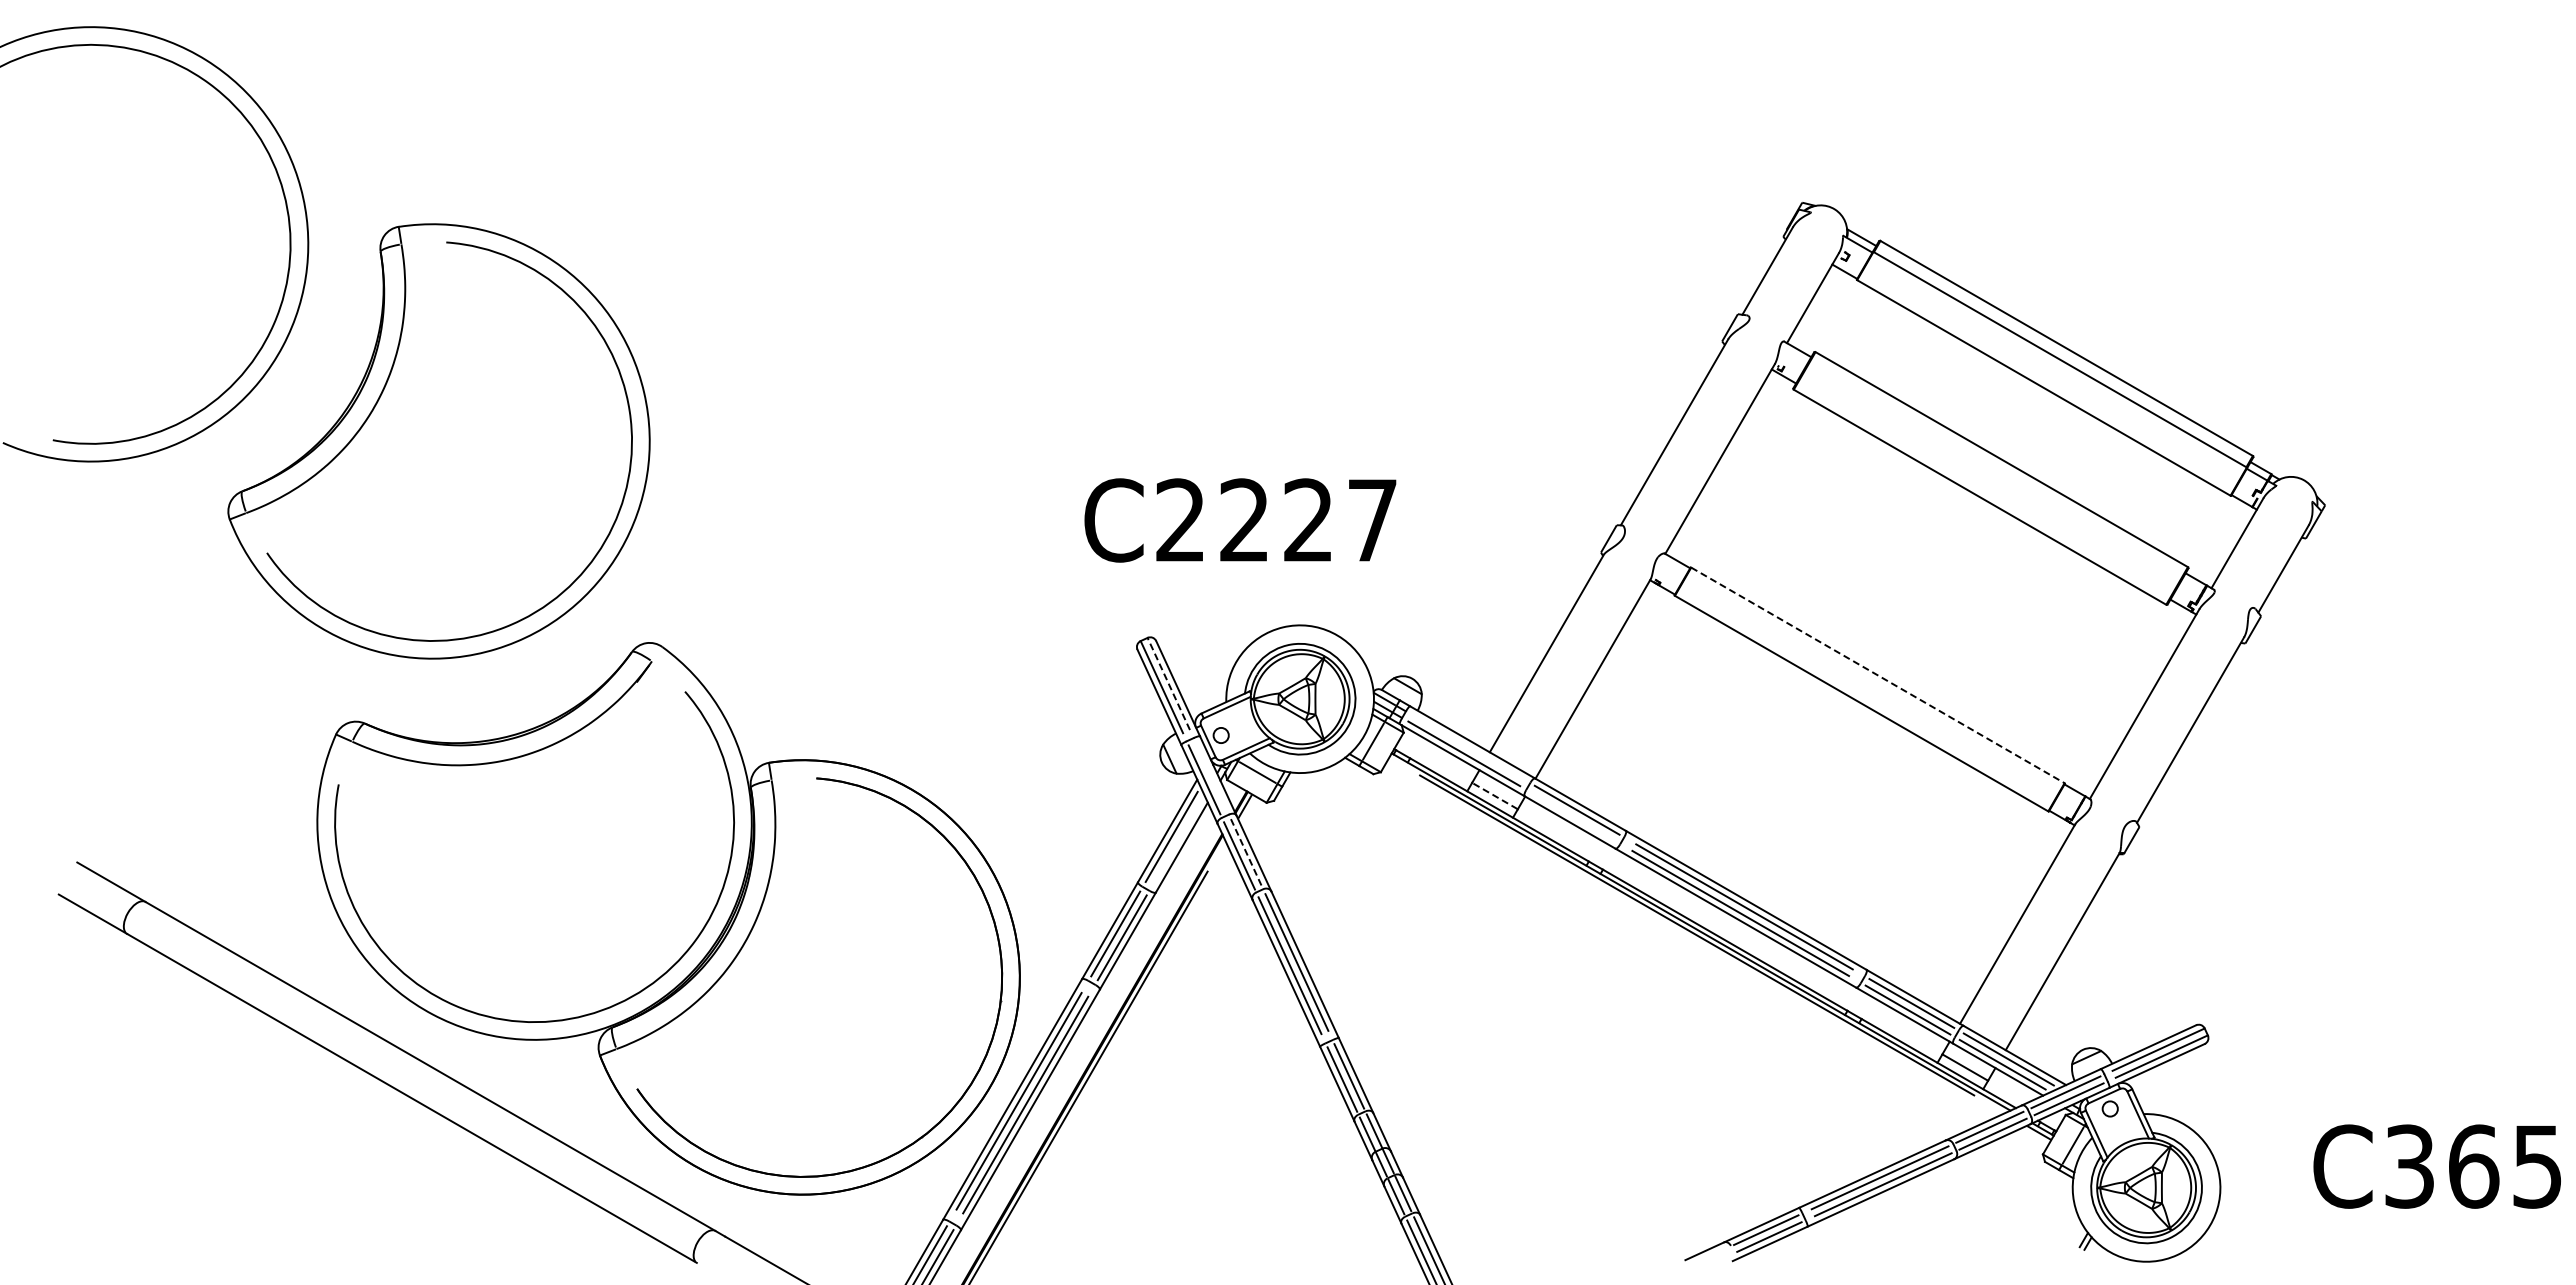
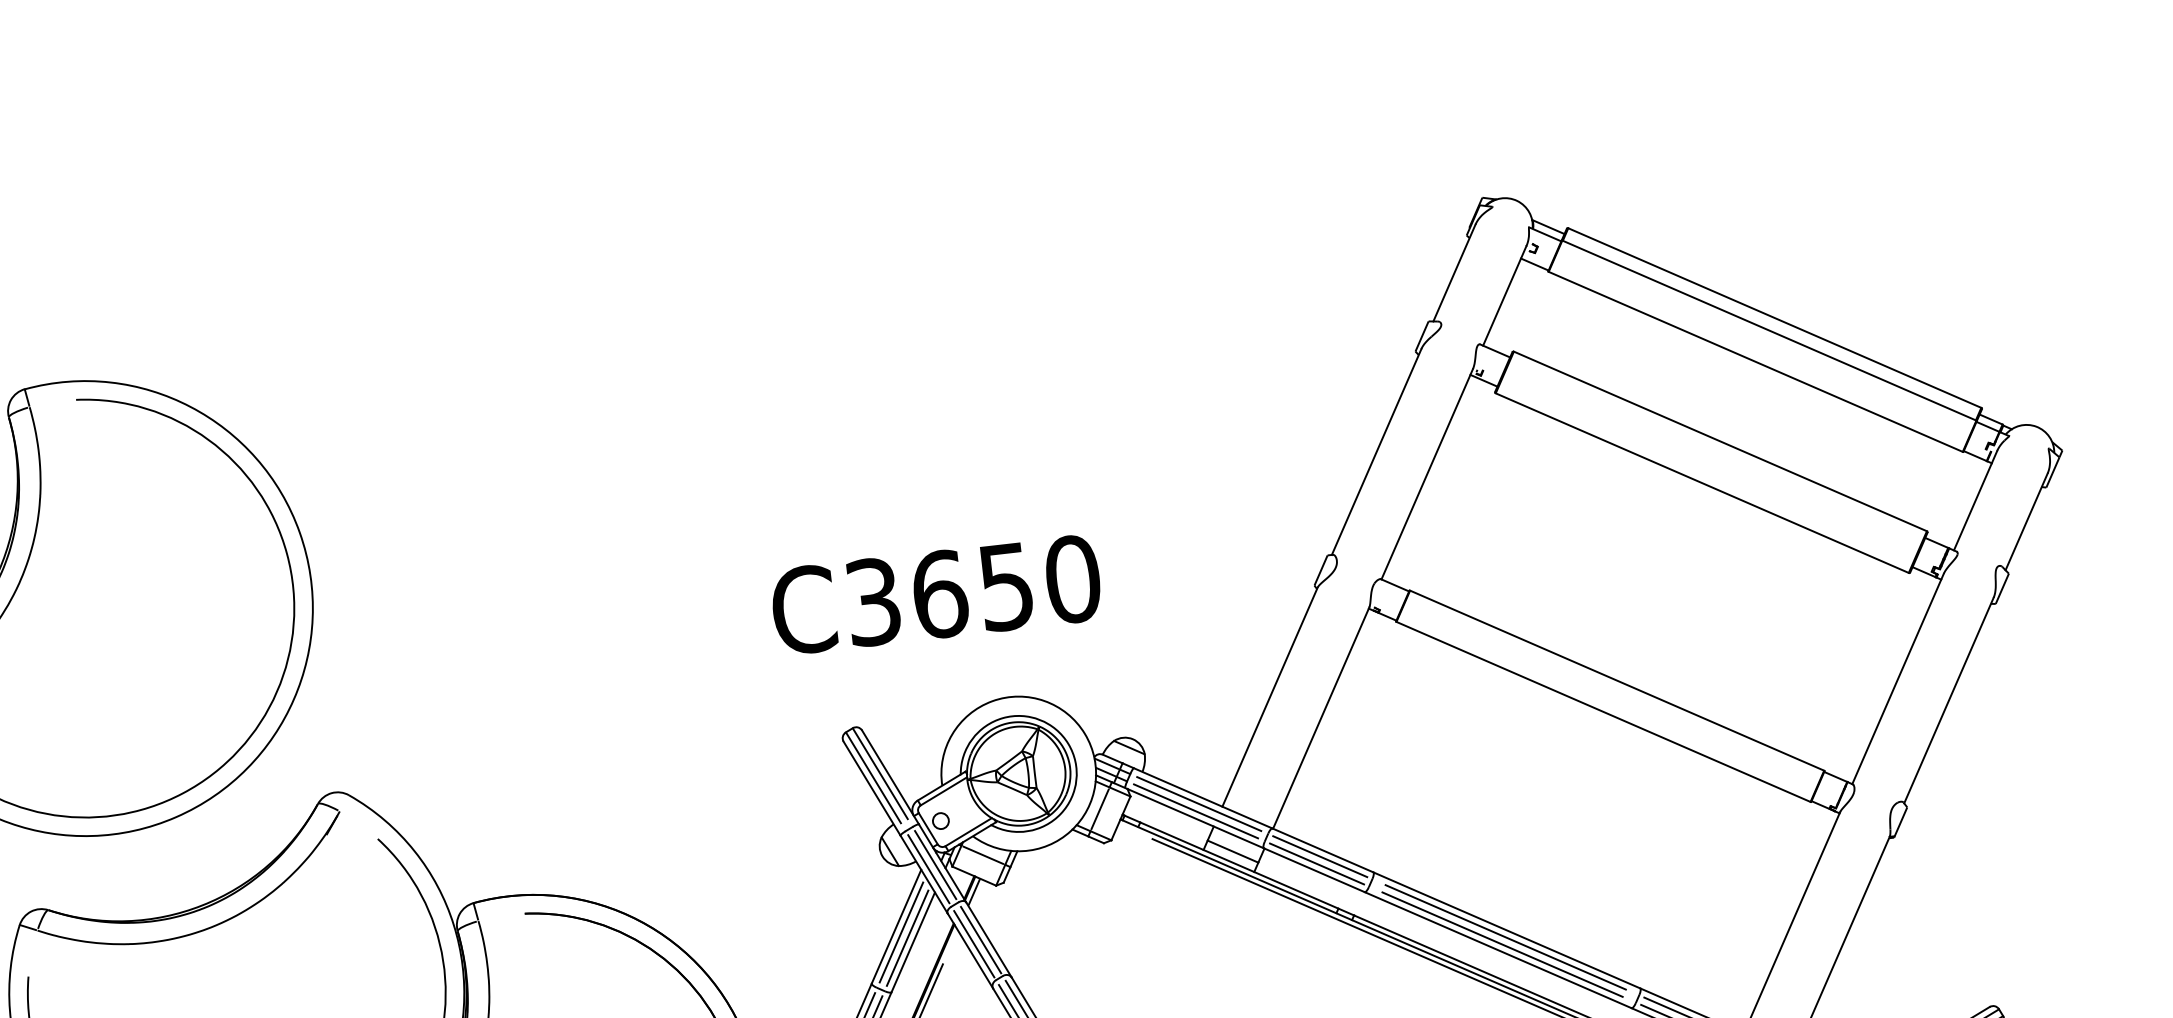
text: (1277, 520) -> (974, 590), C2227 -> C3650
line: (1877, 675) -> (1616, 680), dashed -> solid
line: (1168, 684) -> (880, 774), dashed -> solid
line: (1467, 747) -> (1198, 804), added
line: (1211, 776) -> (935, 864), added
line: (1494, 795) -> (1232, 851), dashed -> solid
line: (1573, 816) -> (1317, 863), added
line: (1176, 843) -> (907, 938), added
line: (1246, 853) -> (981, 940), dashed -> solid

